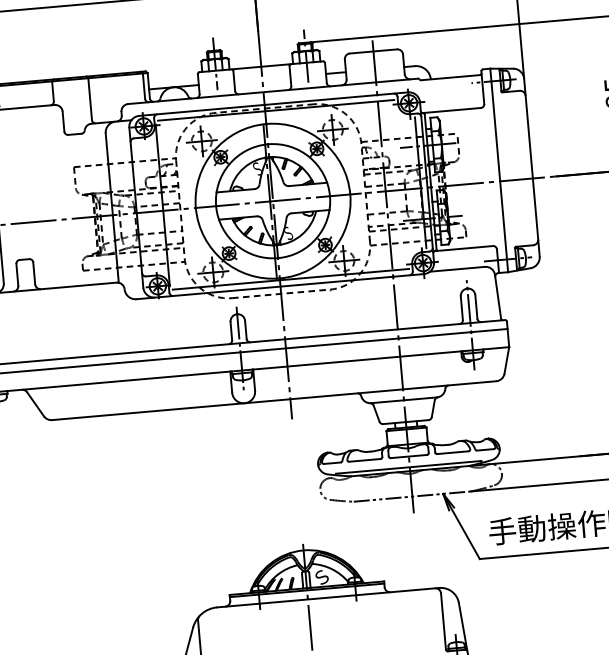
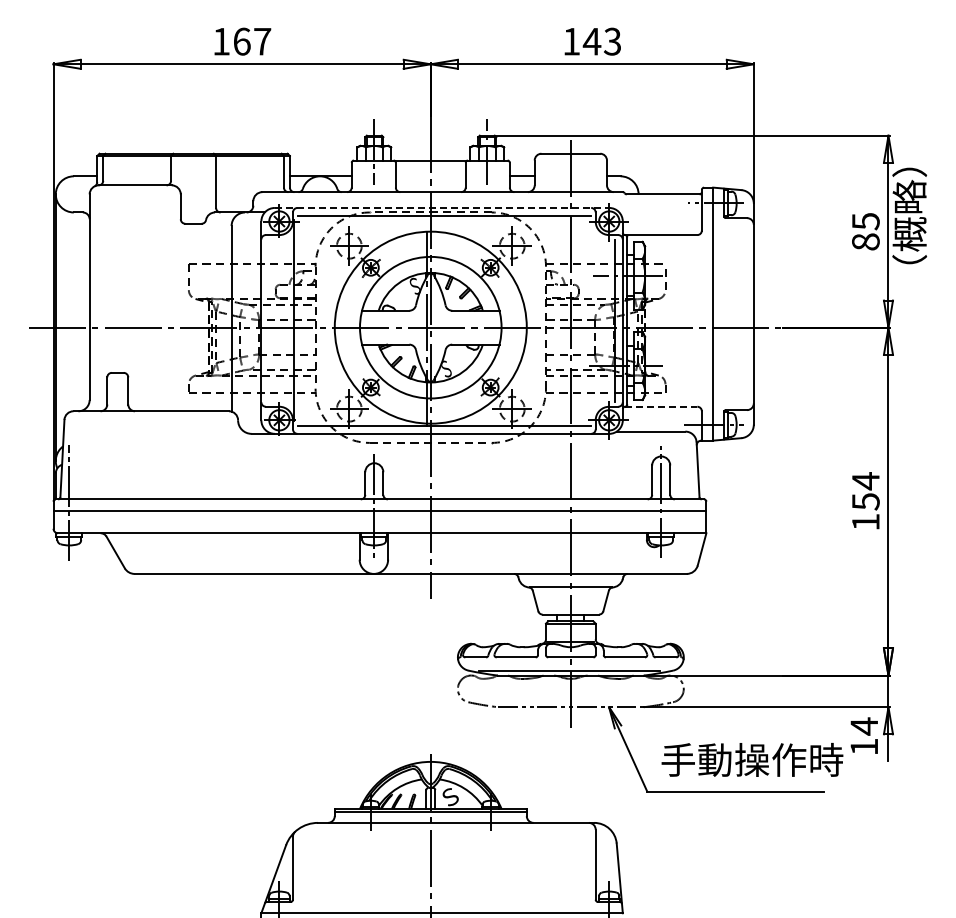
line: (274, 103) -> (442, 207), solid -> dashed
line: (464, 248) -> (661, 406), solid -> dashed

